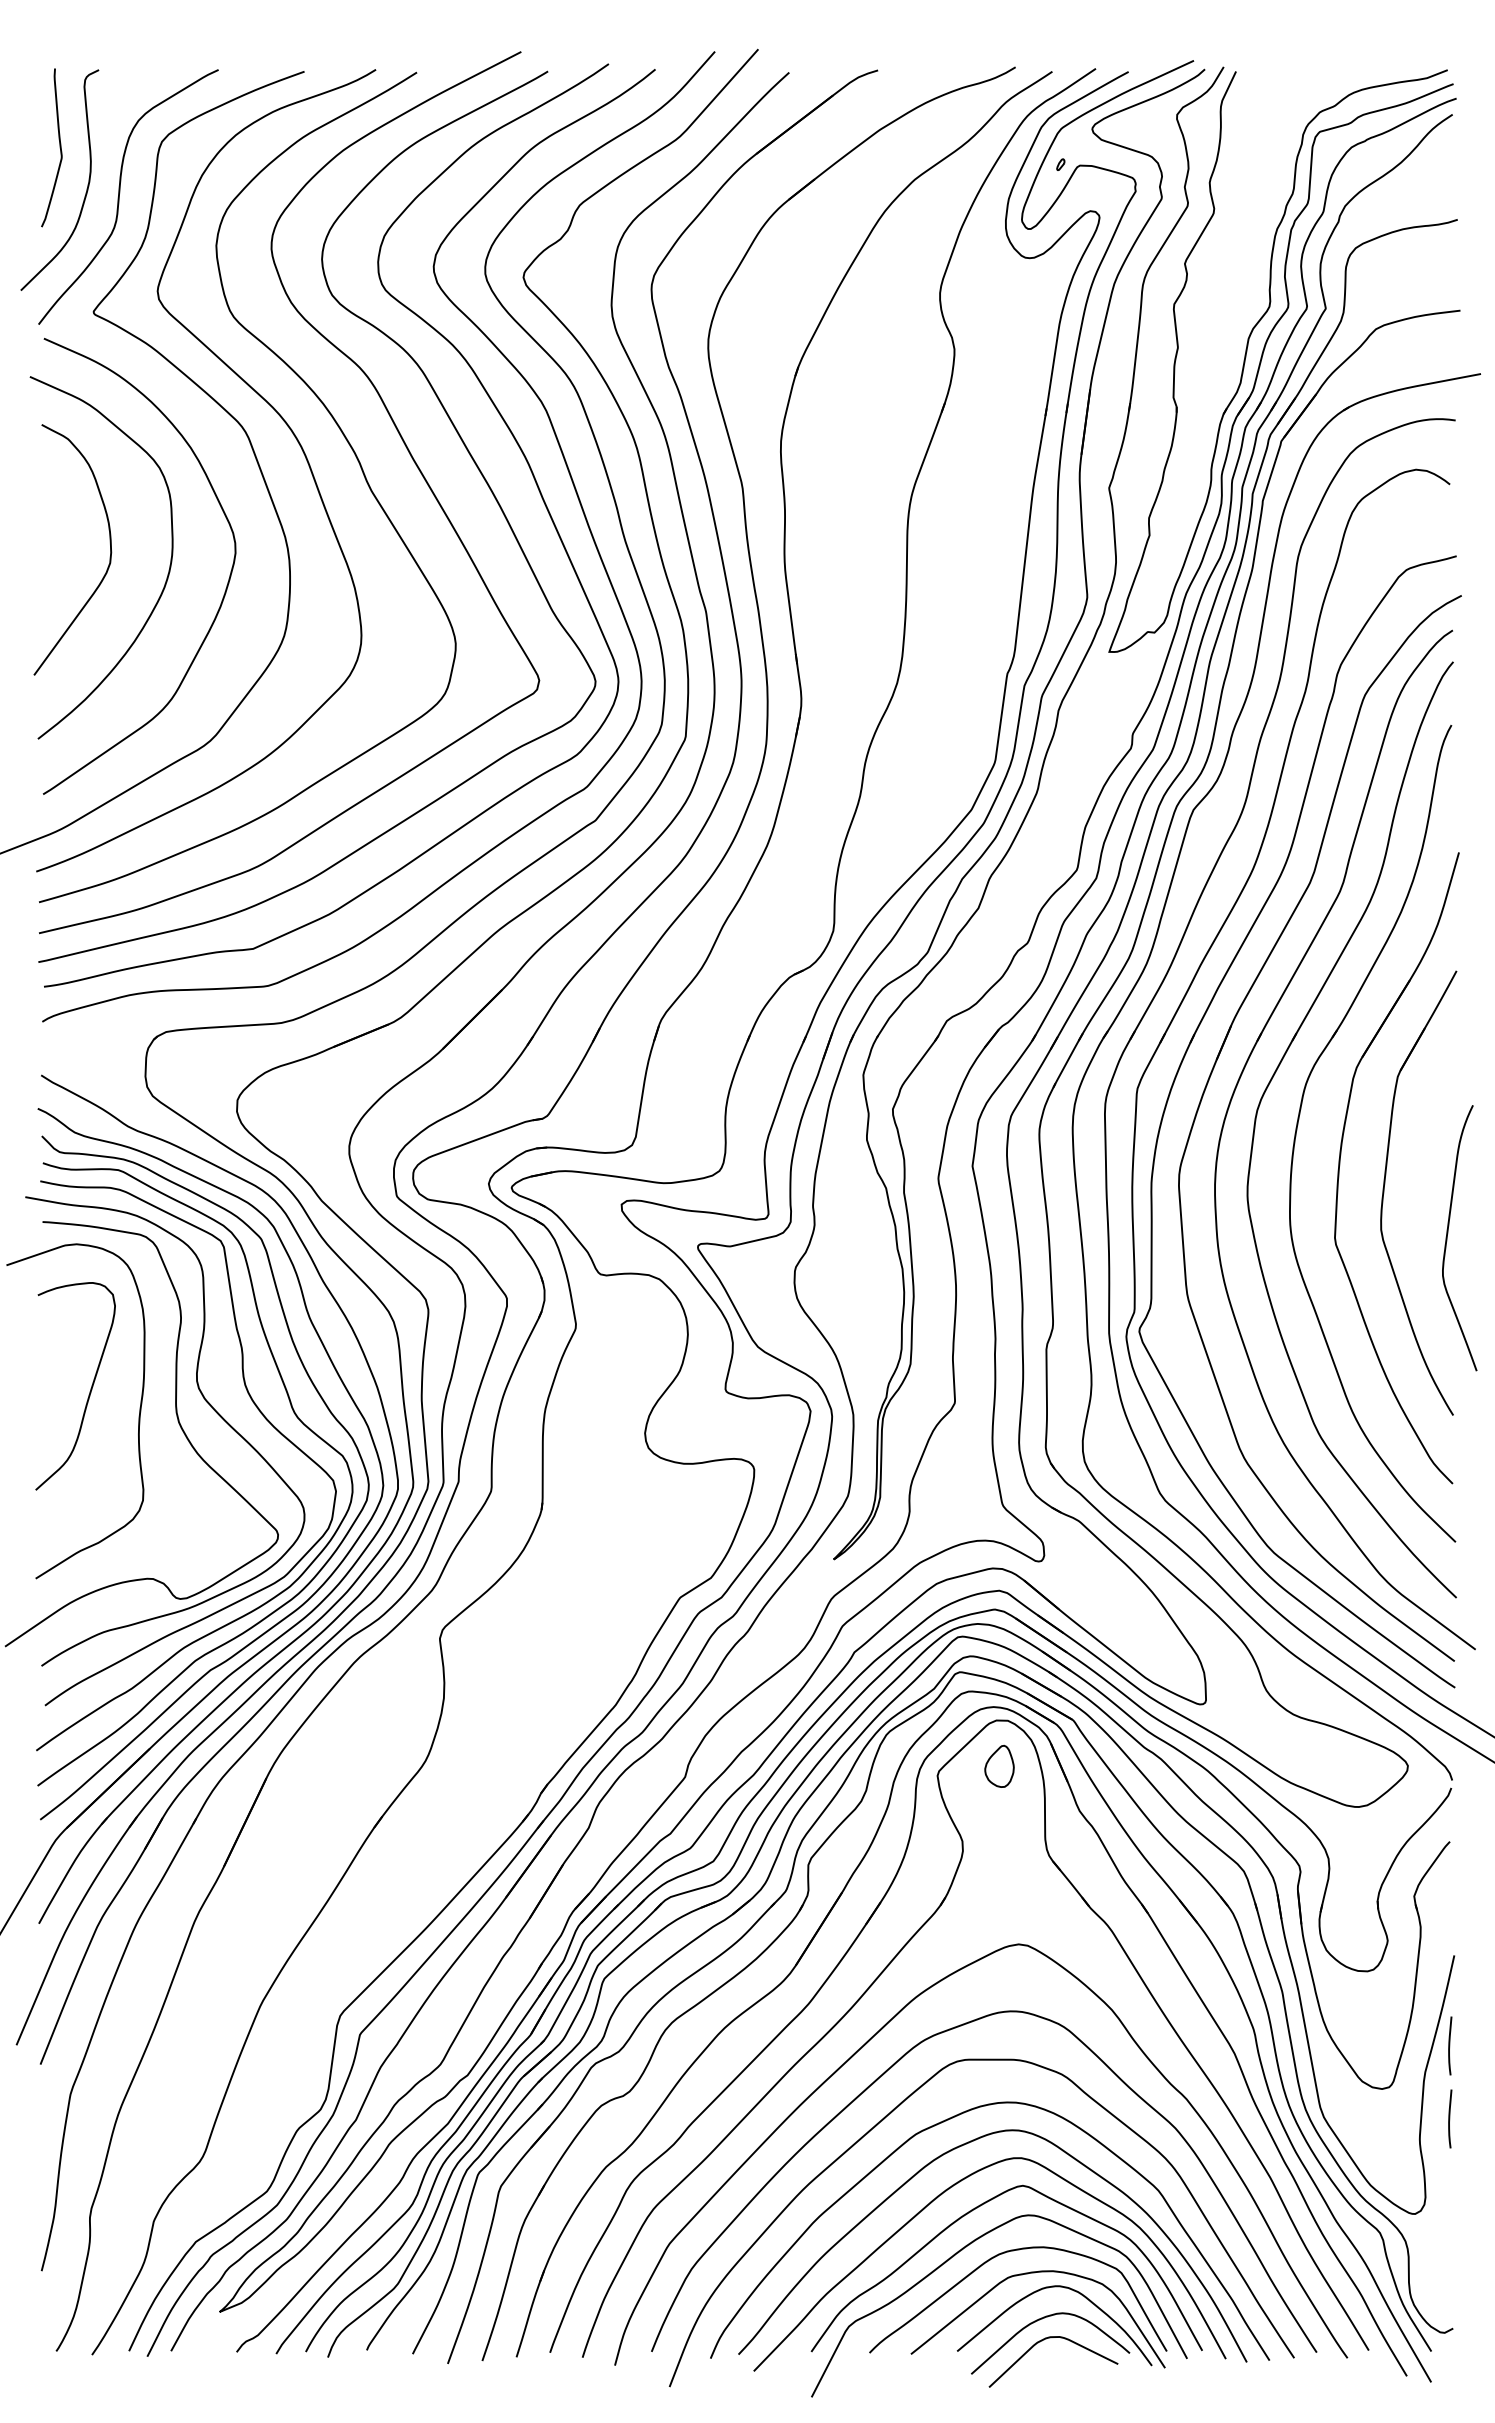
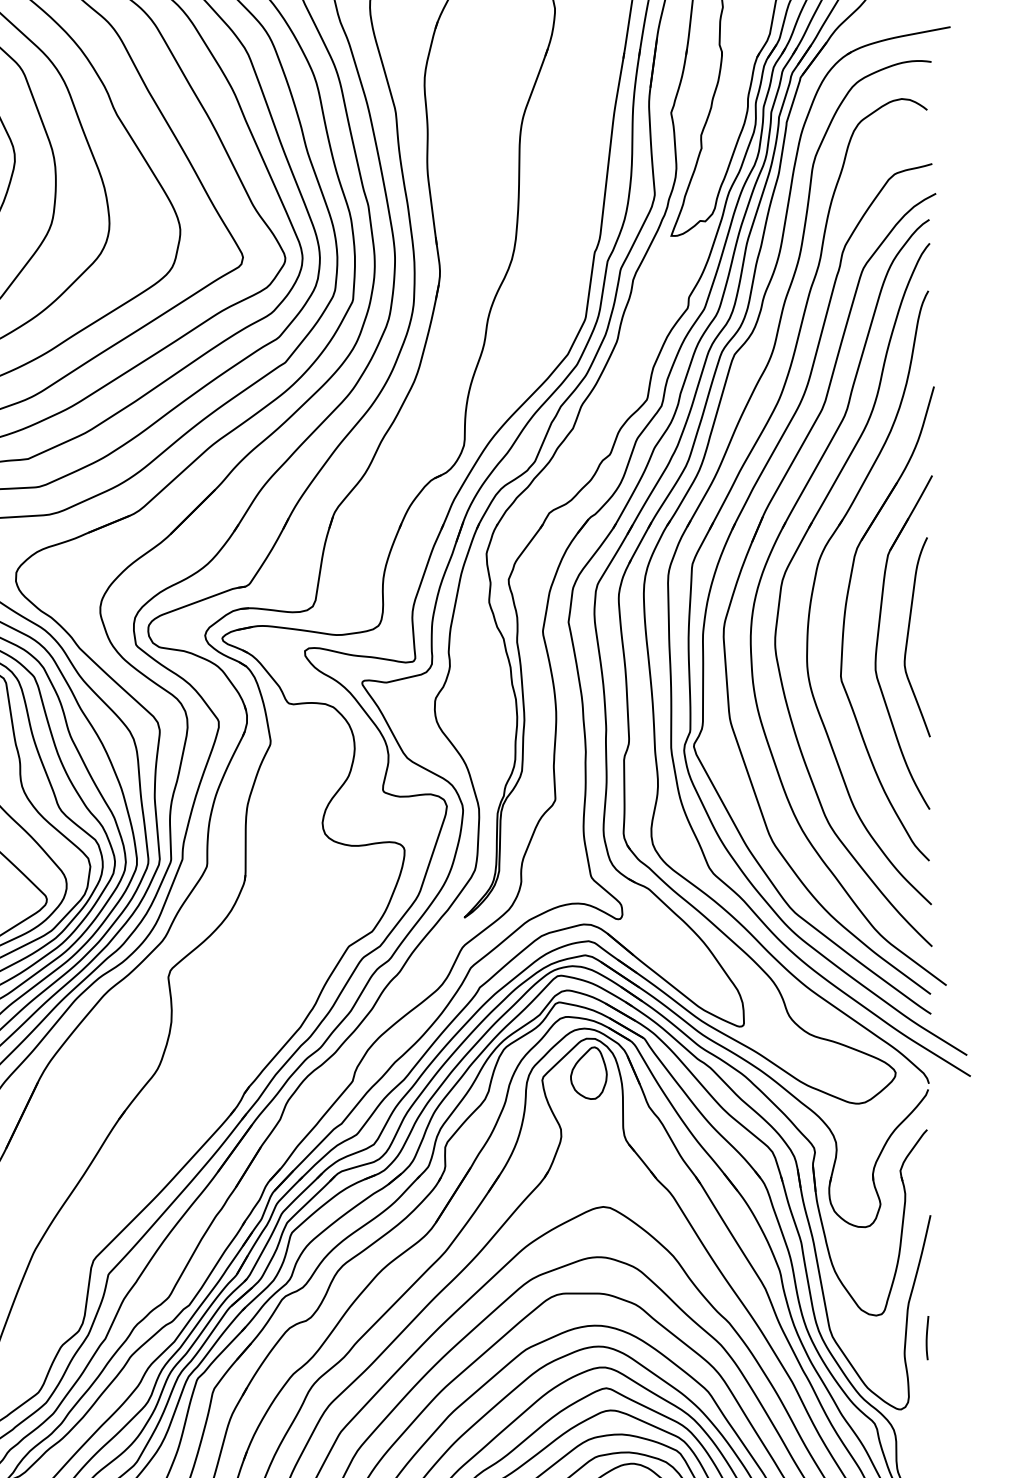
curve: (1447, 1238) -> (908, 637), moved
part: (999, 1766) -> (588, 1073), size x1.67
curve: (1450, 2045) -> (927, 1282), removed

